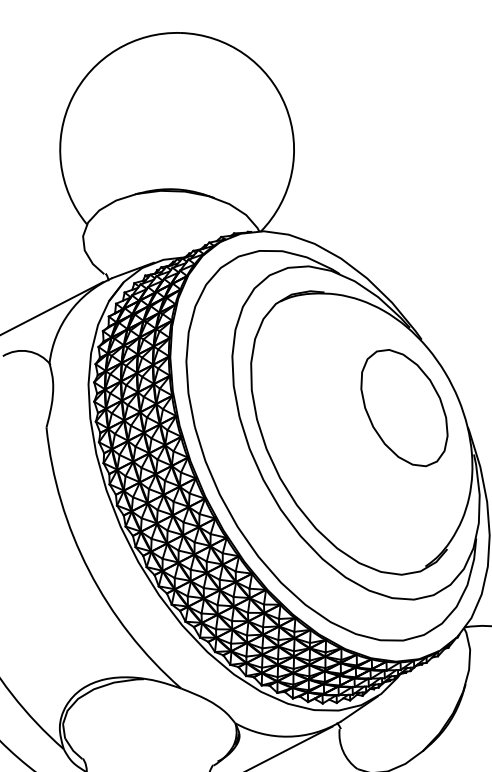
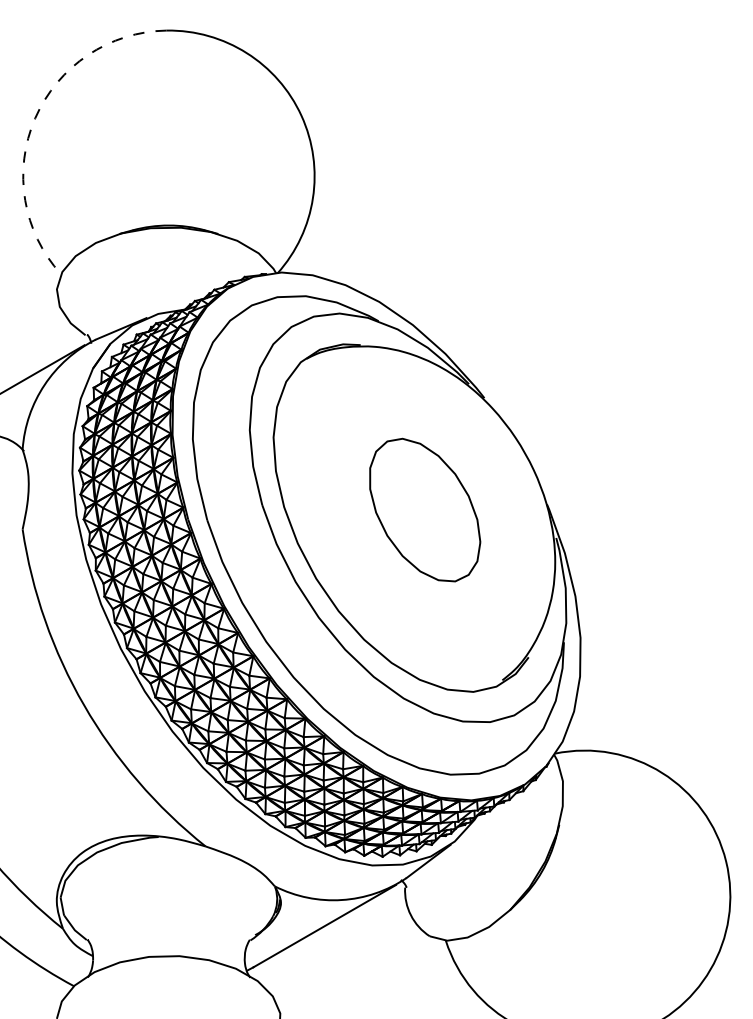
arc: (72, 98) -> (35, 118), solid -> dashed
part: (404, 407) -> (425, 509), moved

